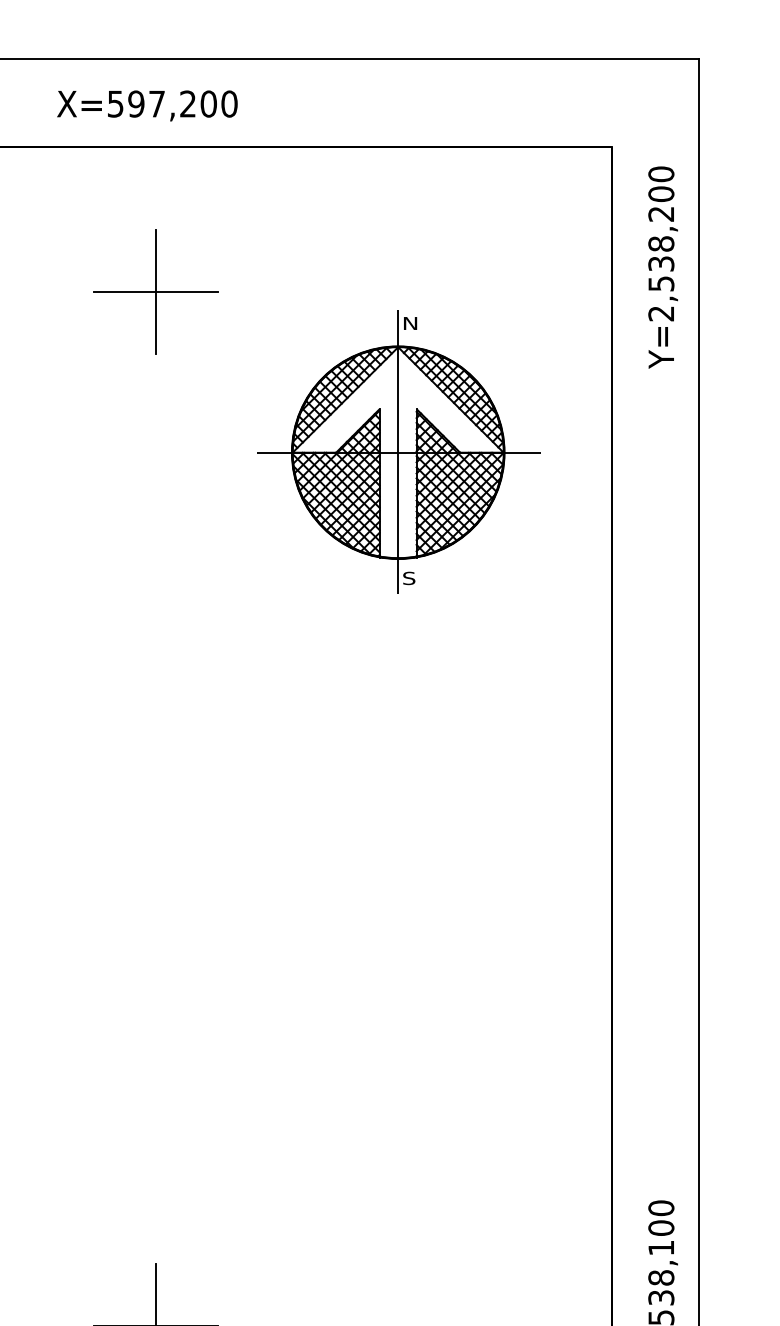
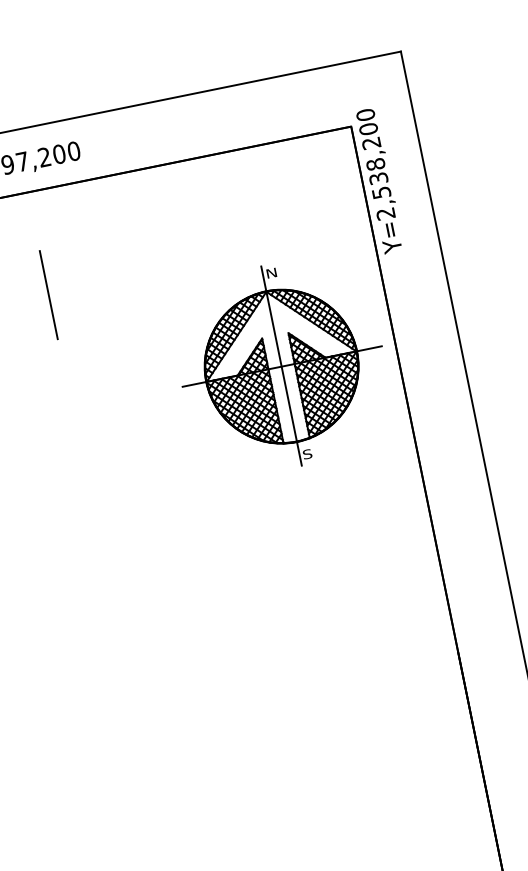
text: (662, 267) -> (380, 181), moved
line: (155, 291) -> (48, 294), removed
part: (398, 451) -> (281, 365), moved

